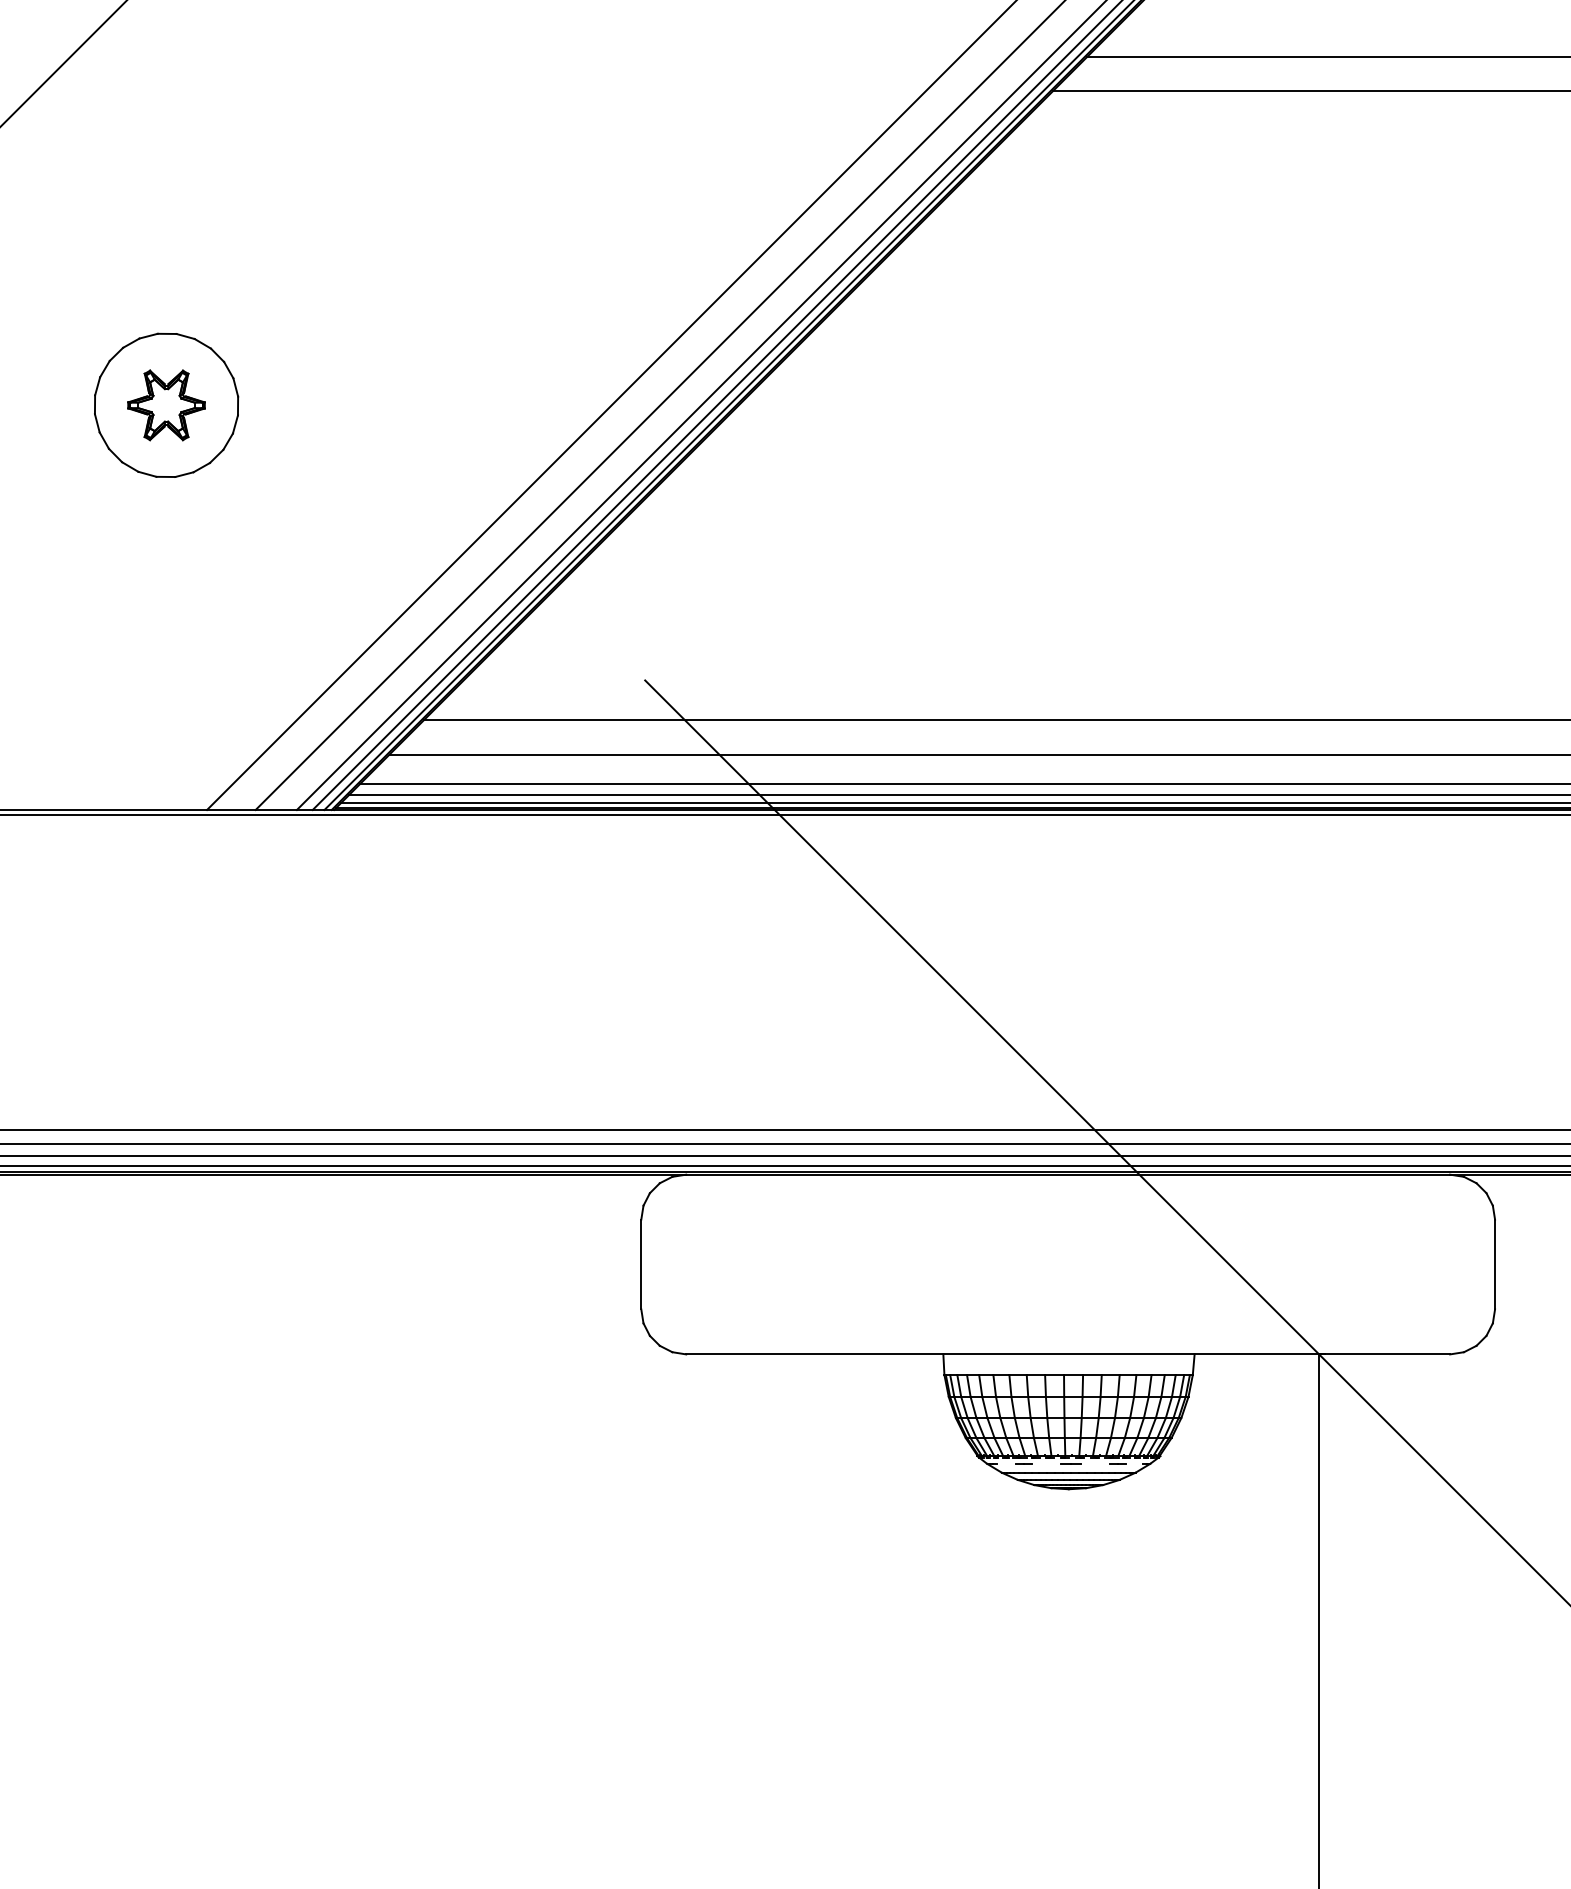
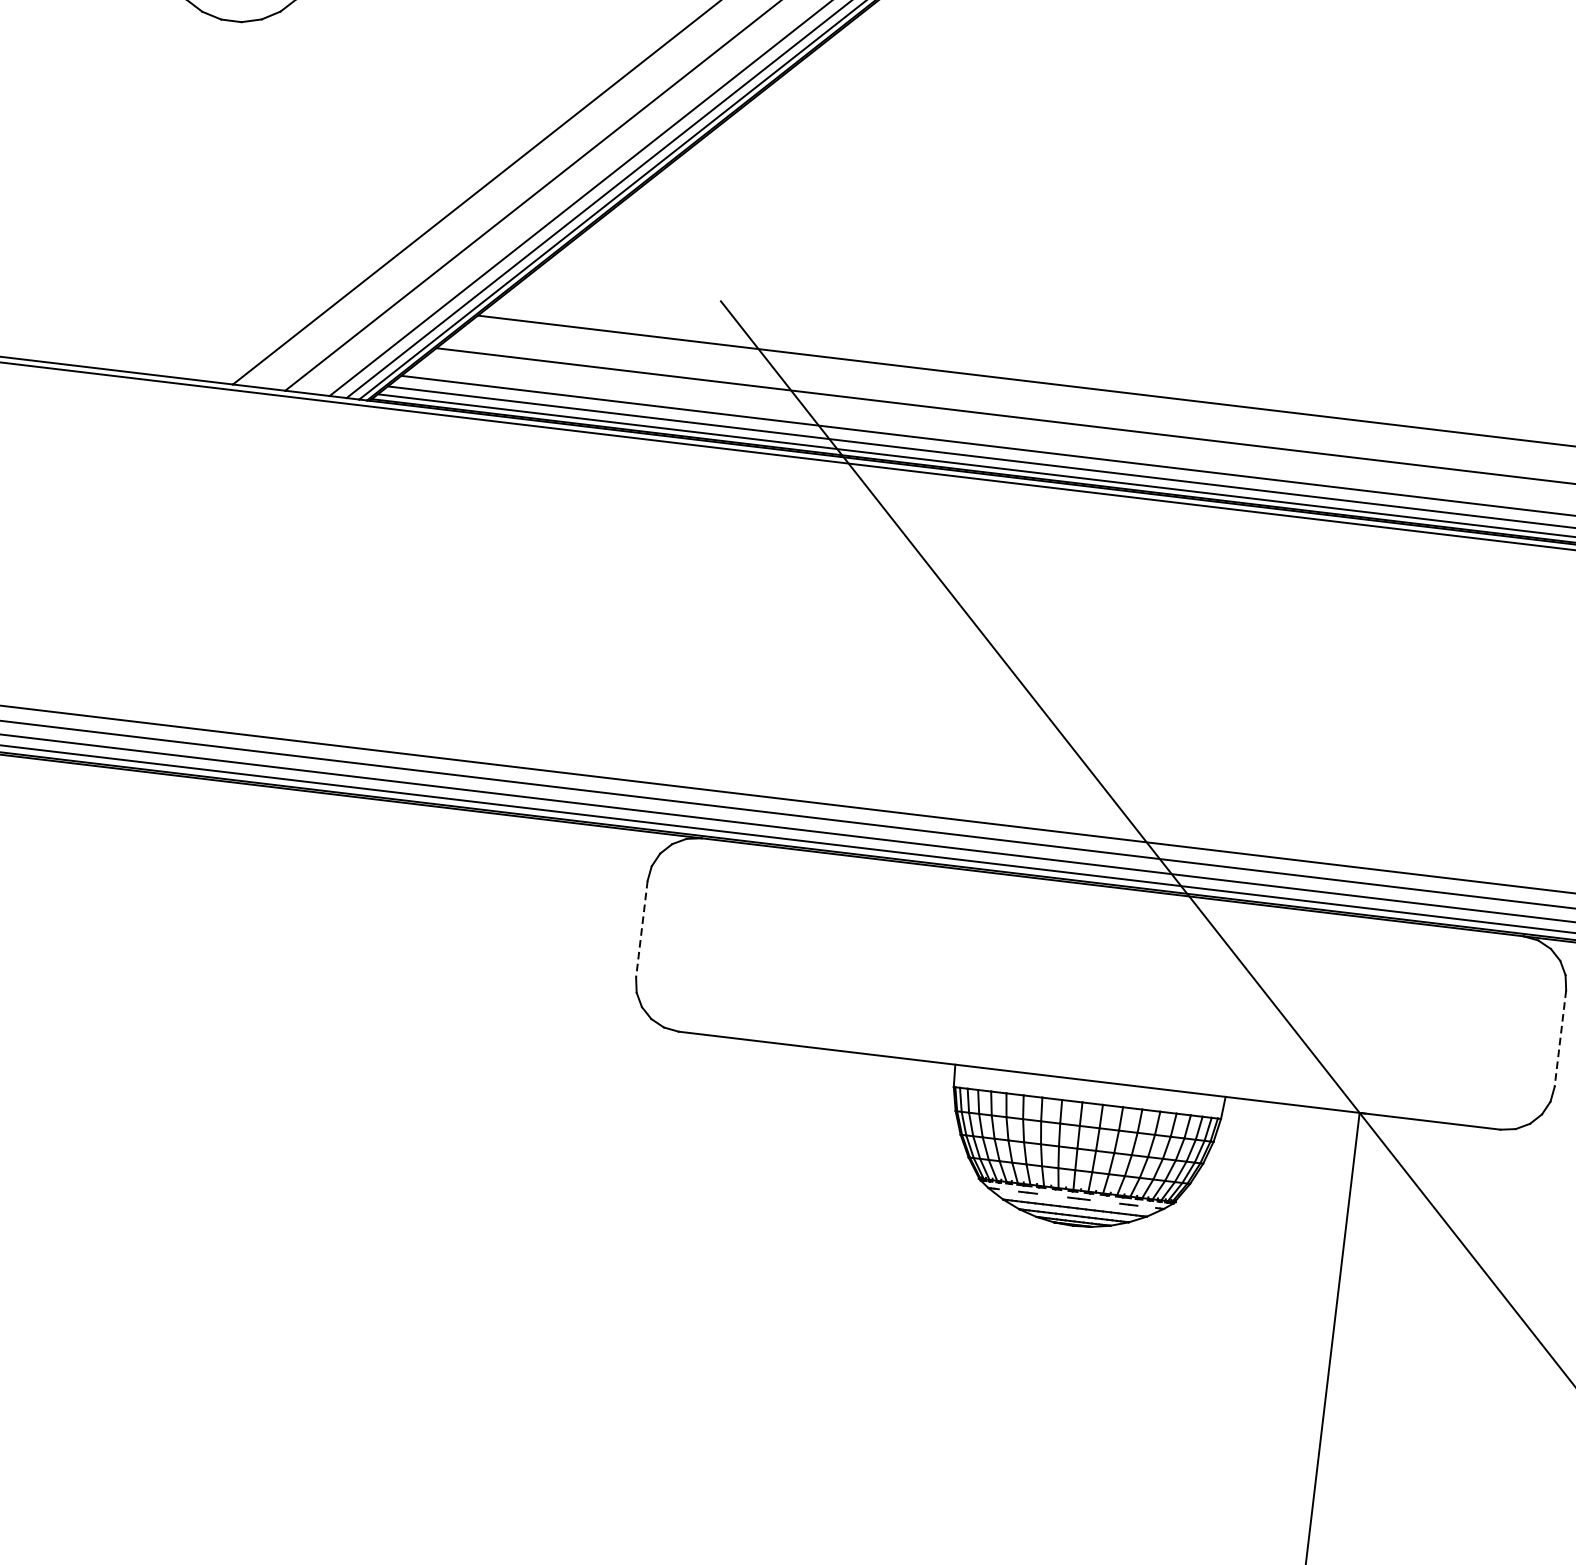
line: (641, 1264) -> (642, 929), solid -> dashed
line: (1495, 1264) -> (1560, 1038), solid -> dashed

